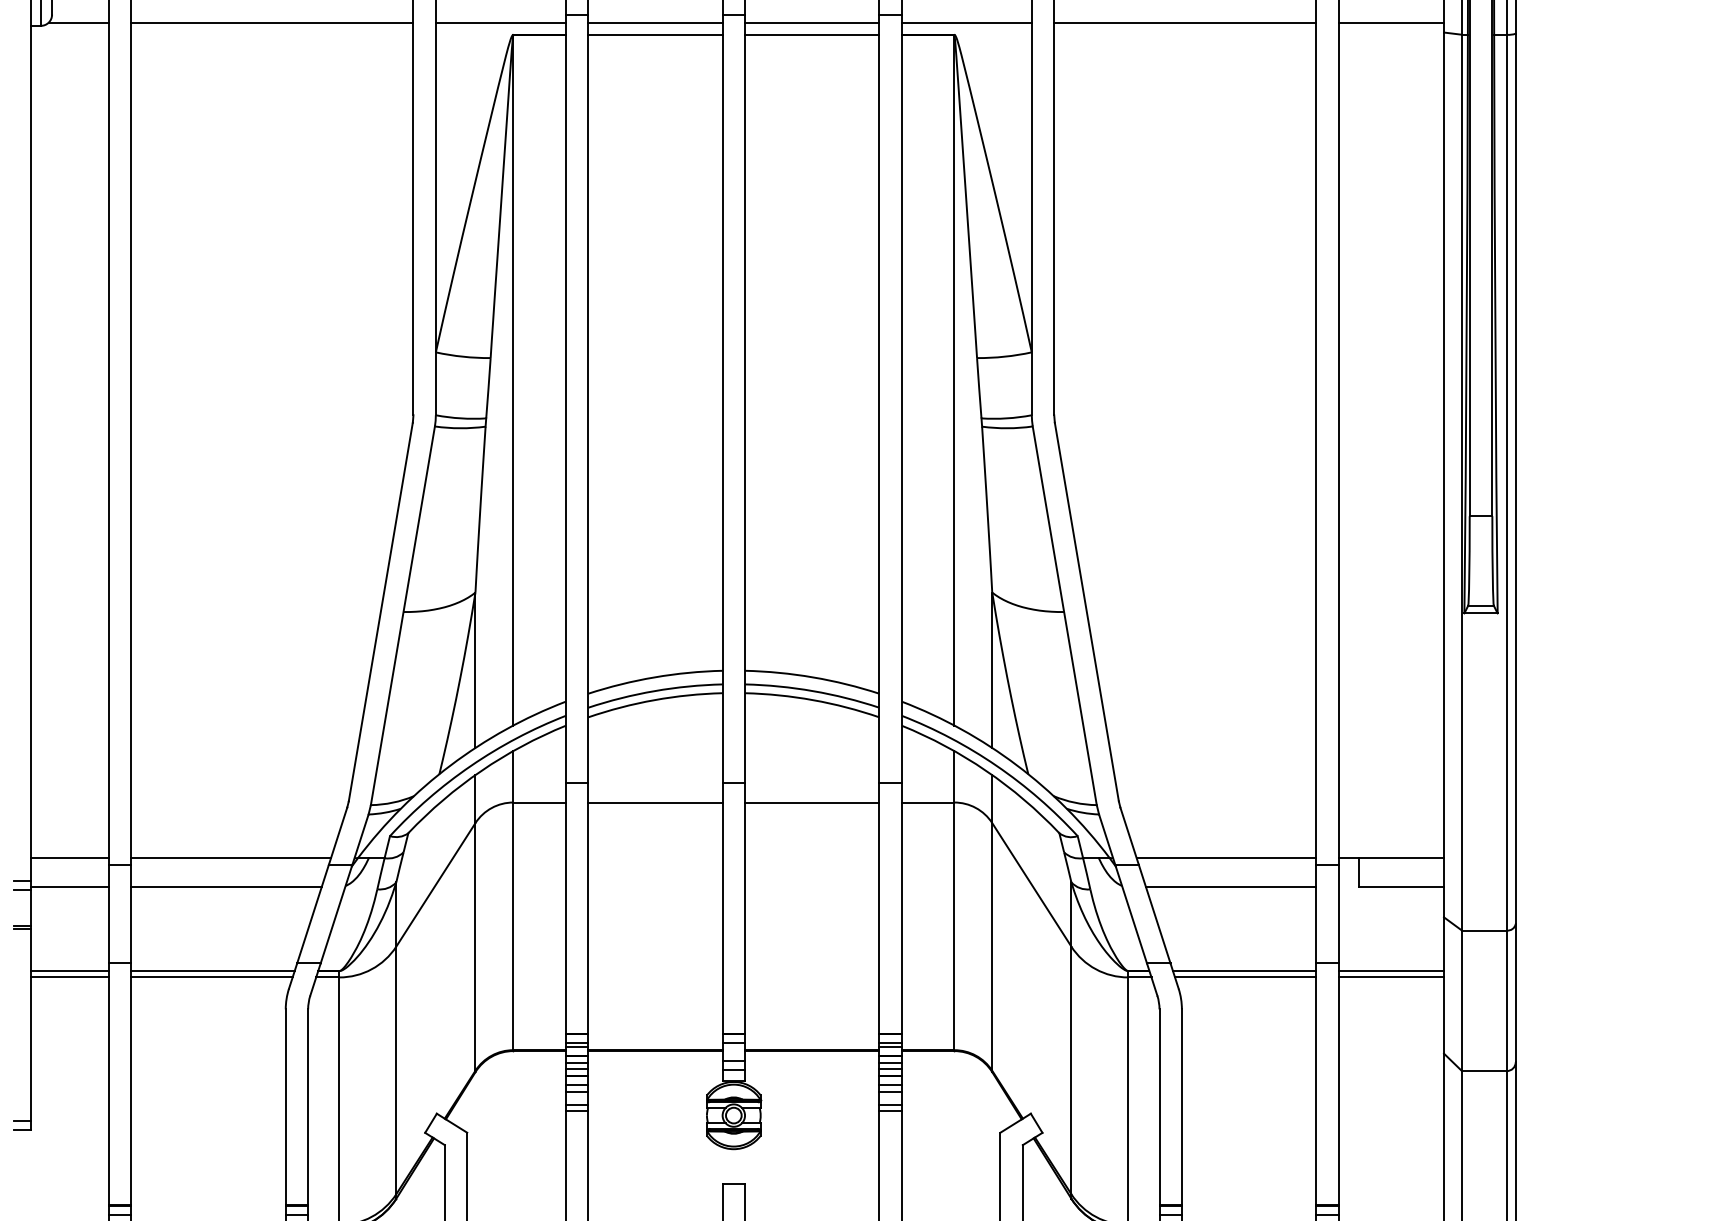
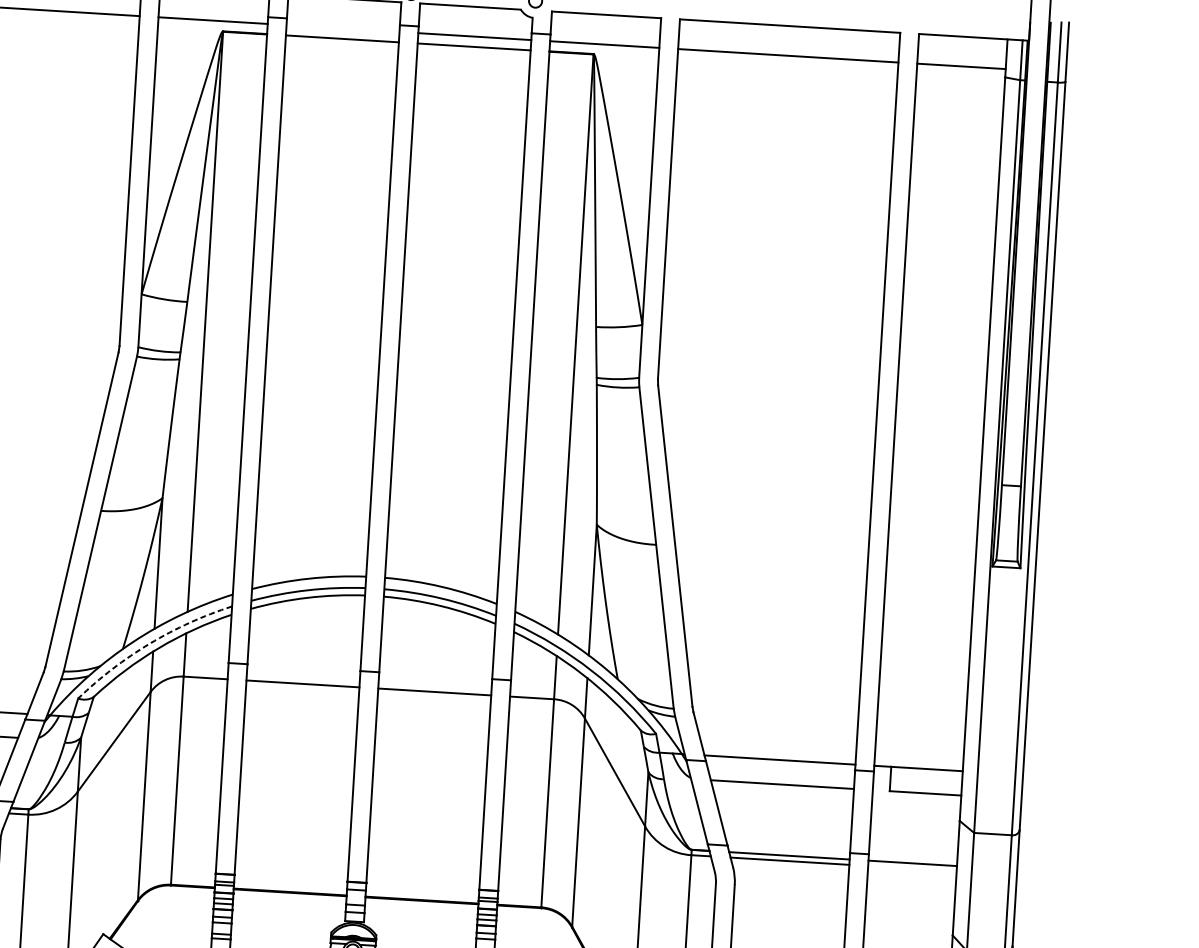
line: (655, 22) -> (343, 28), removed
arc: (471, 765) -> (150, 643), solid -> dashed
line: (1391, 977) -> (912, 868), removed

